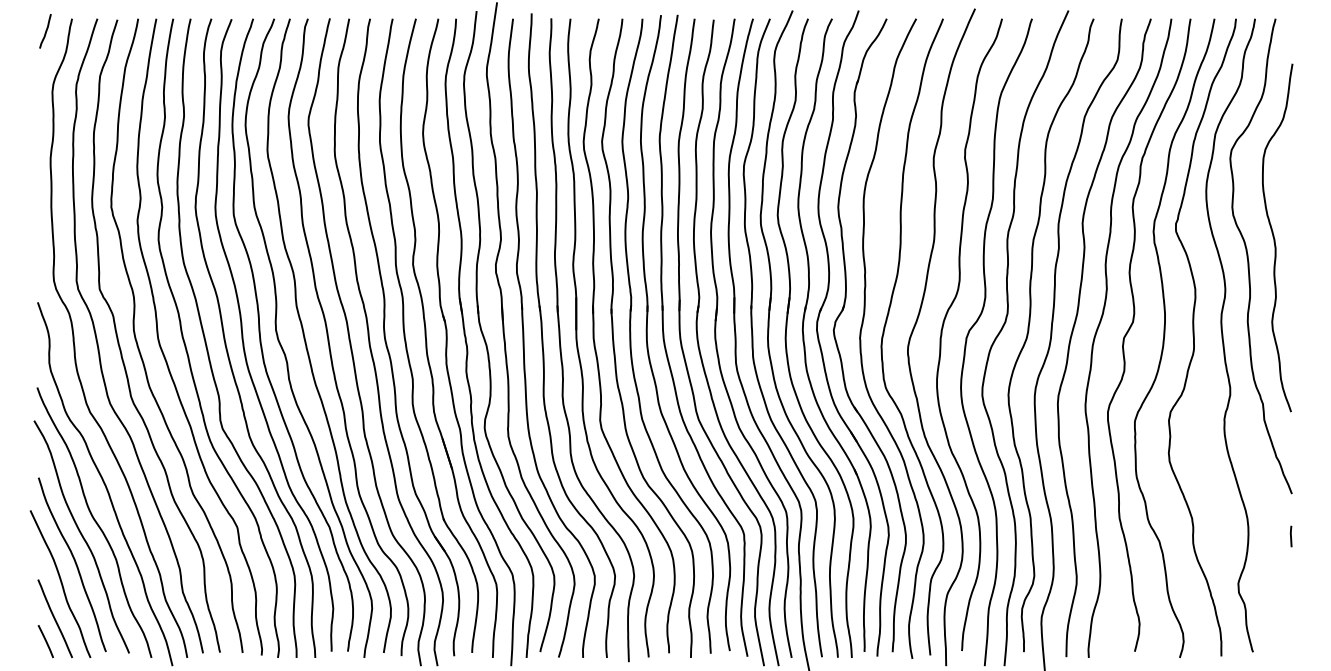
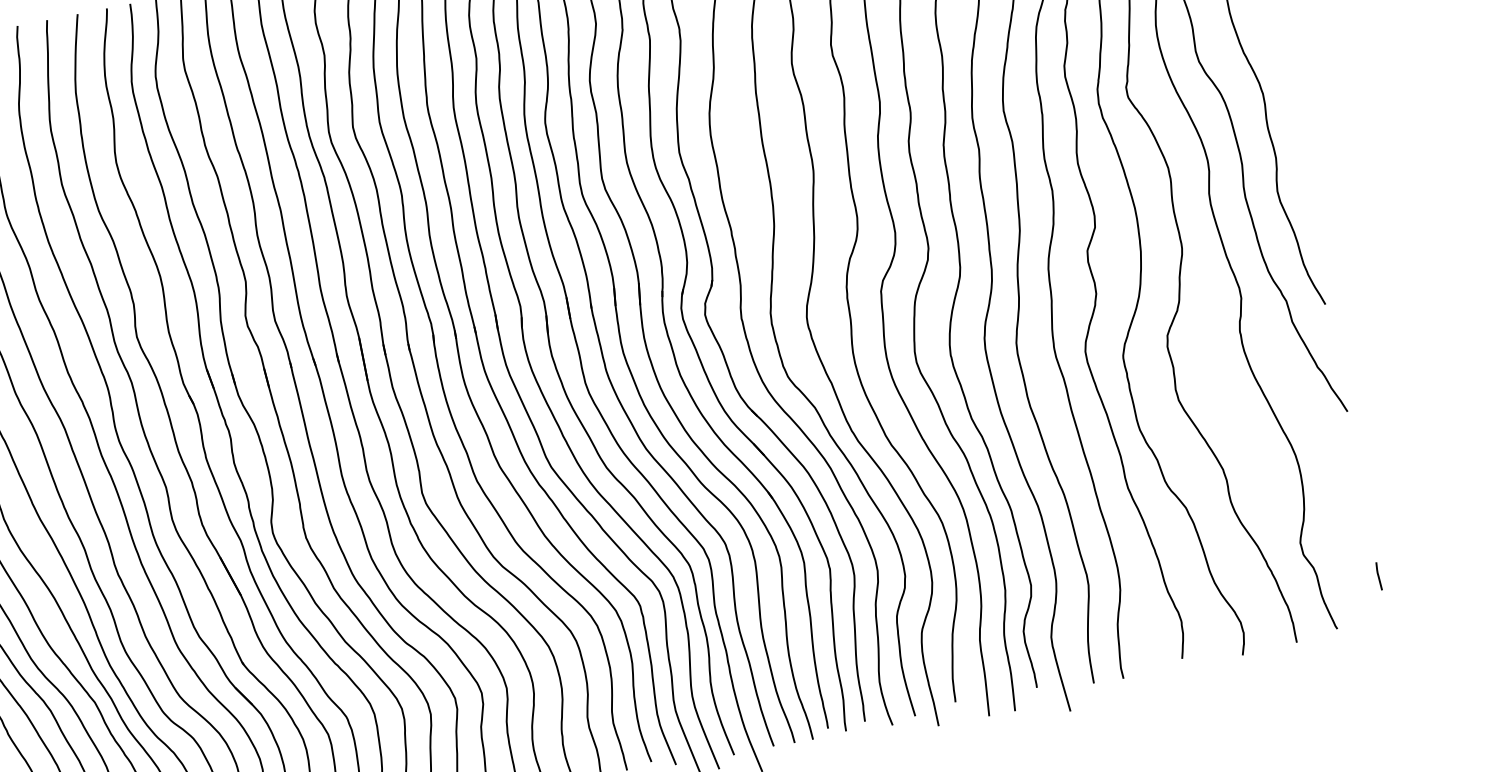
line: (1290, 536) -> (1377, 576), moved

